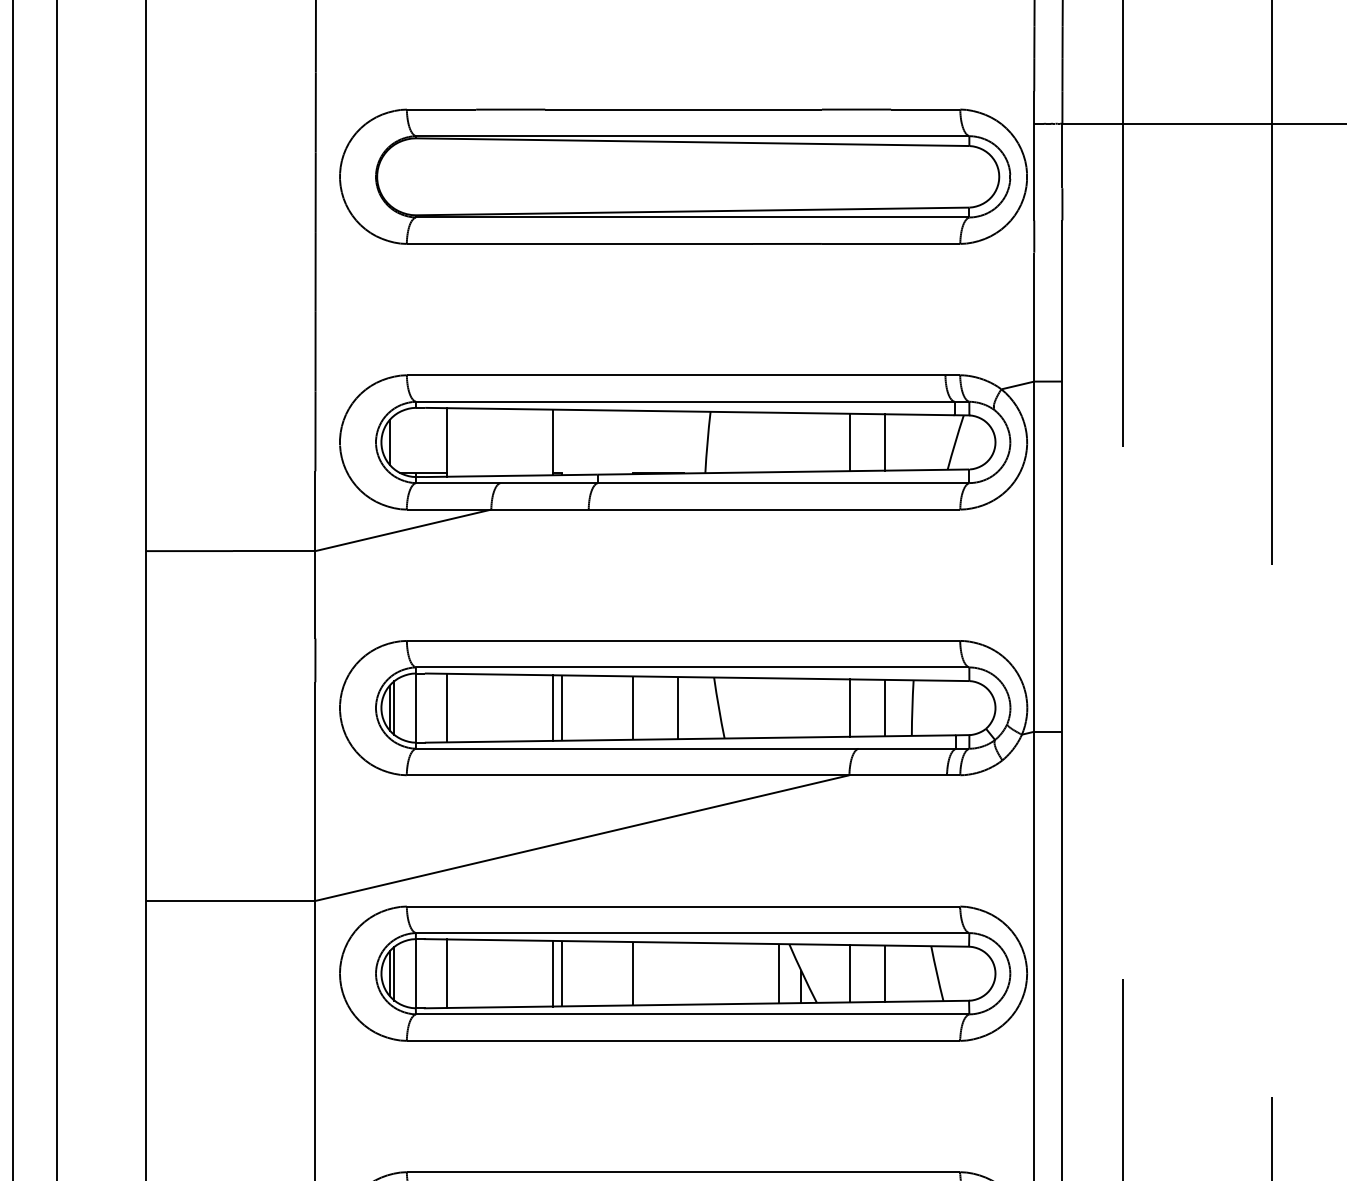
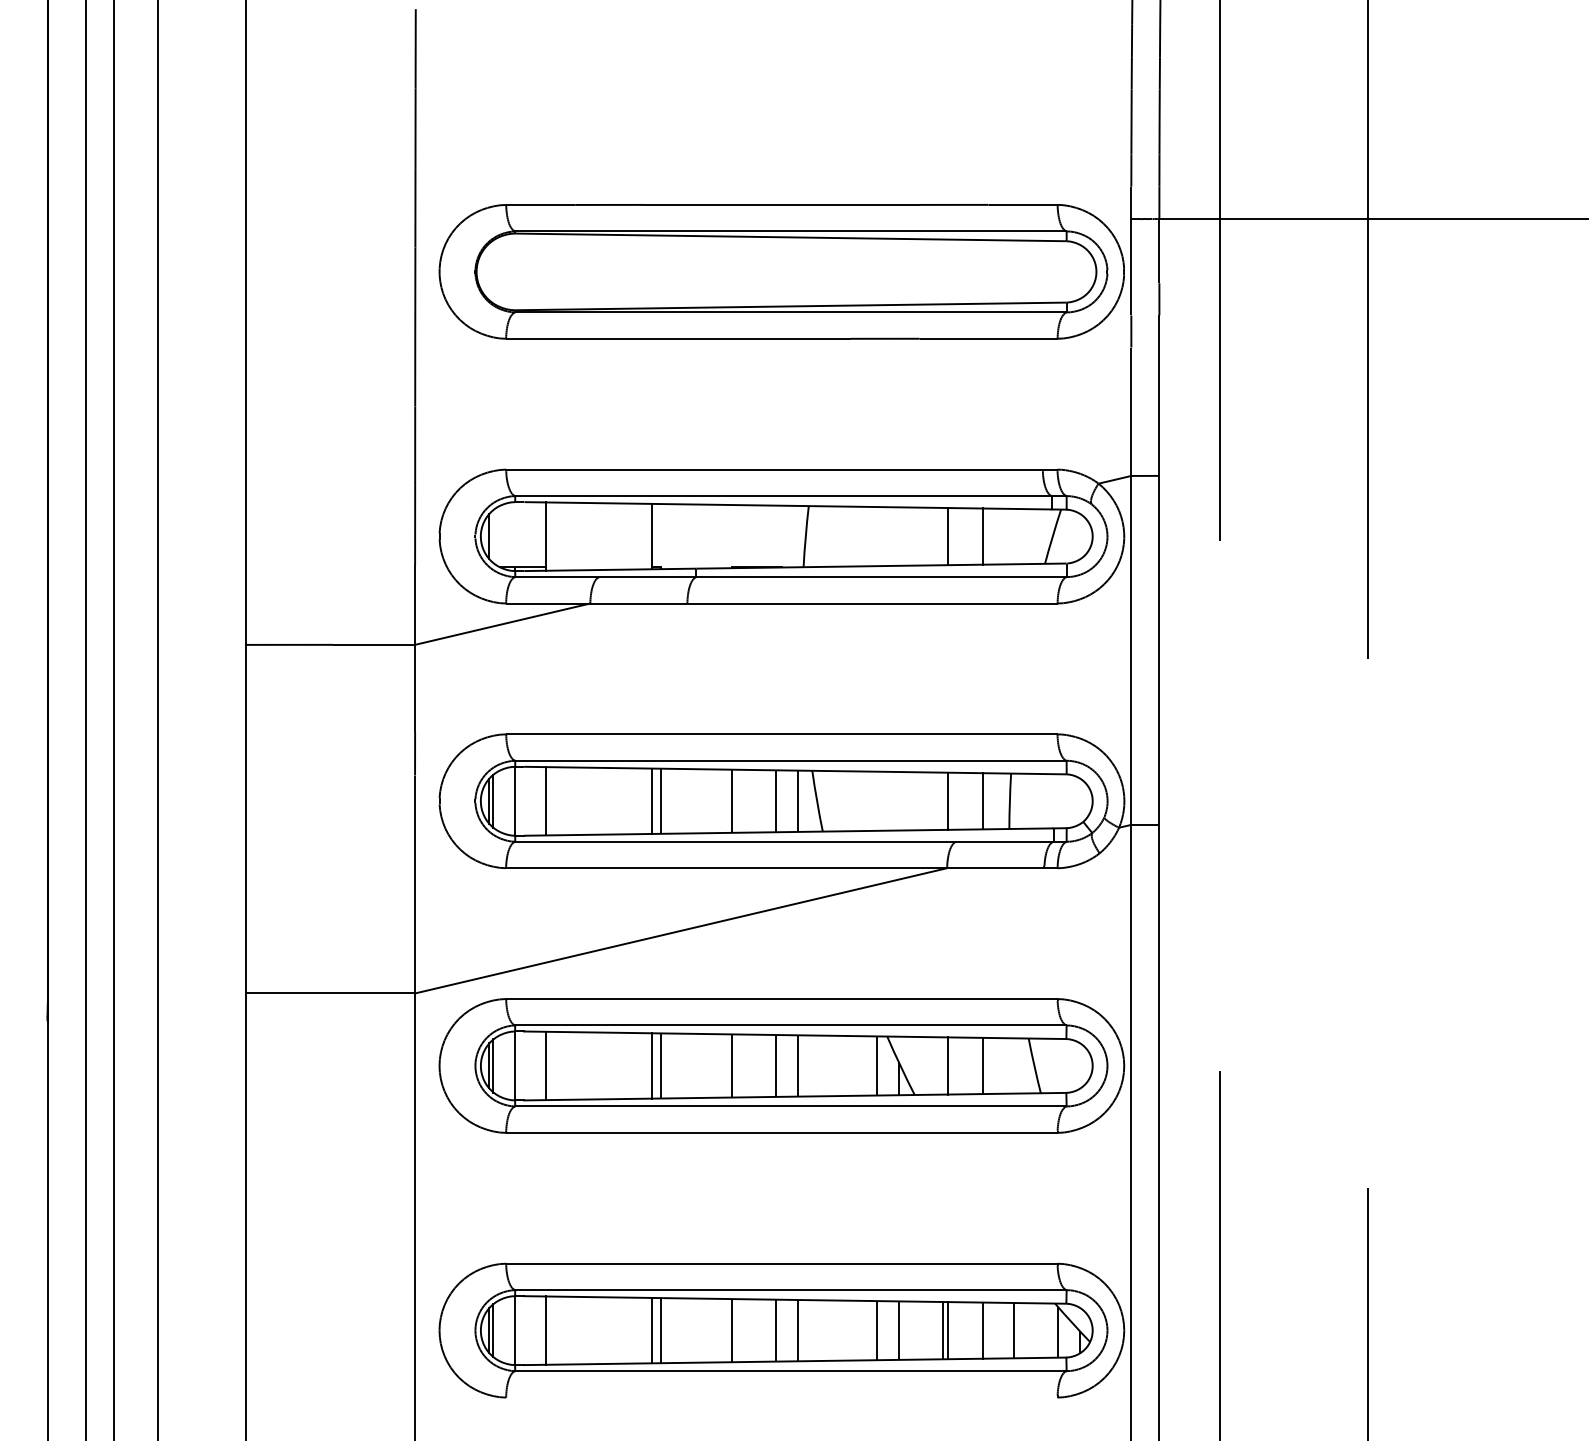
line: (699, 707) -> (797, 800), added
line: (678, 973) -> (776, 1065), added
line: (699, 973) -> (797, 1065), added

